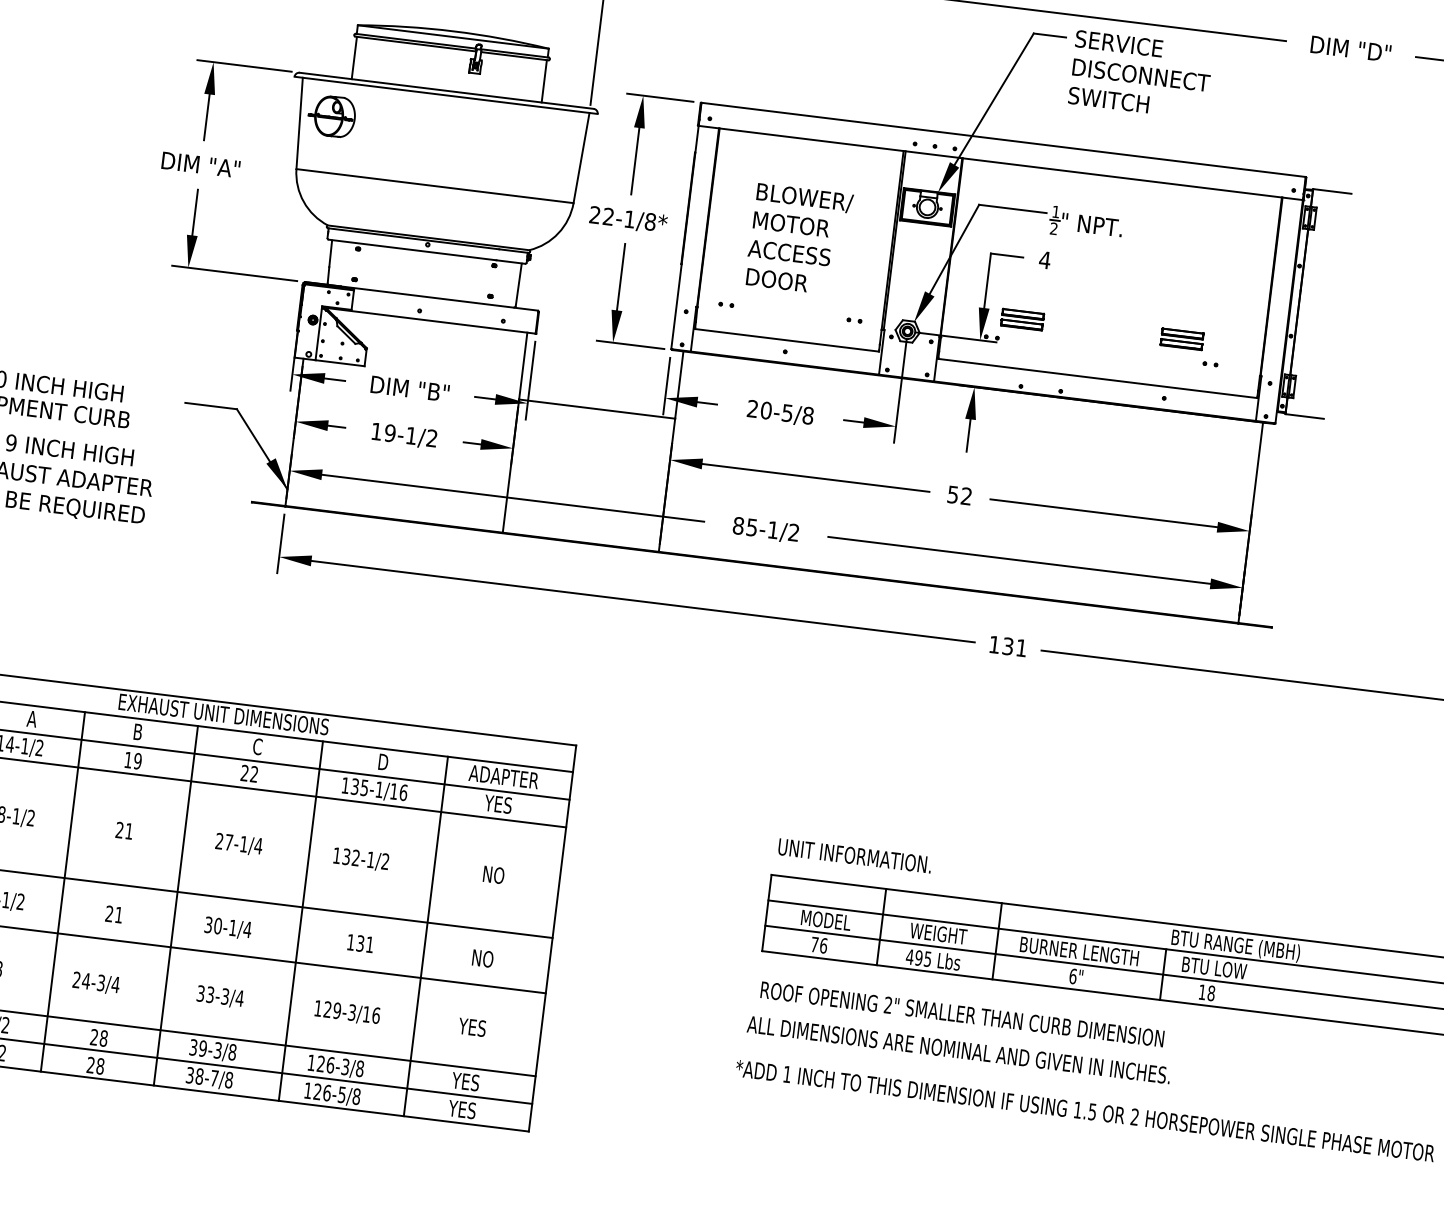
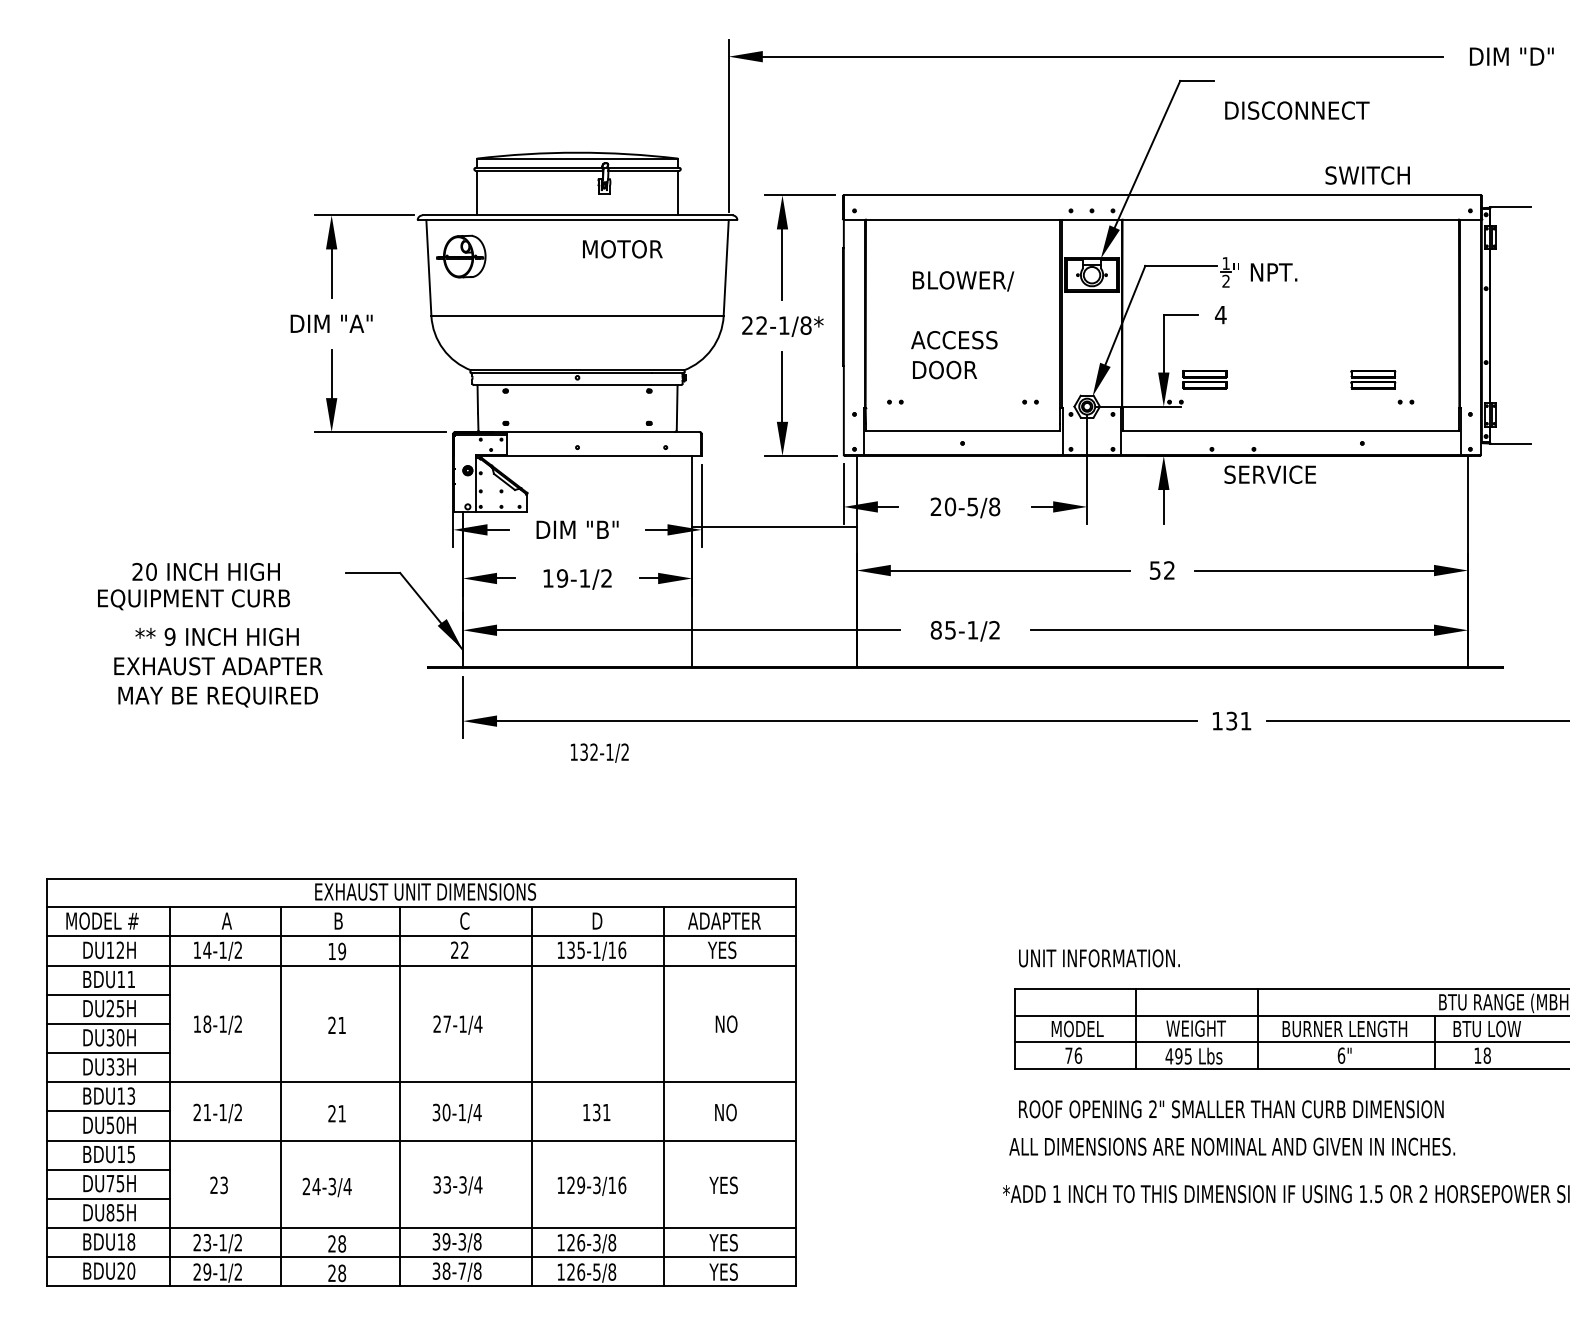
text: (1119, 43) -> (1270, 474), moved
text: (1108, 100) -> (1367, 175), moved
text: (791, 224) -> (622, 249), moved
text: (361, 858) -> (599, 752), moved

